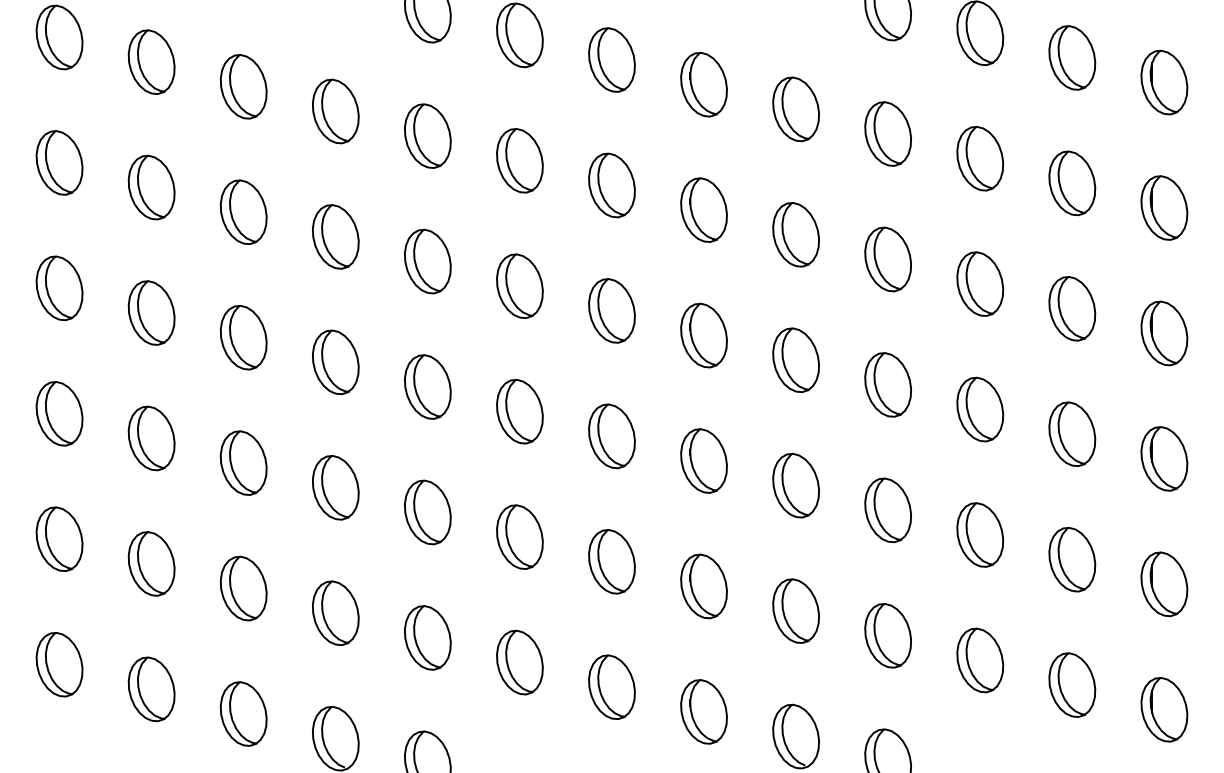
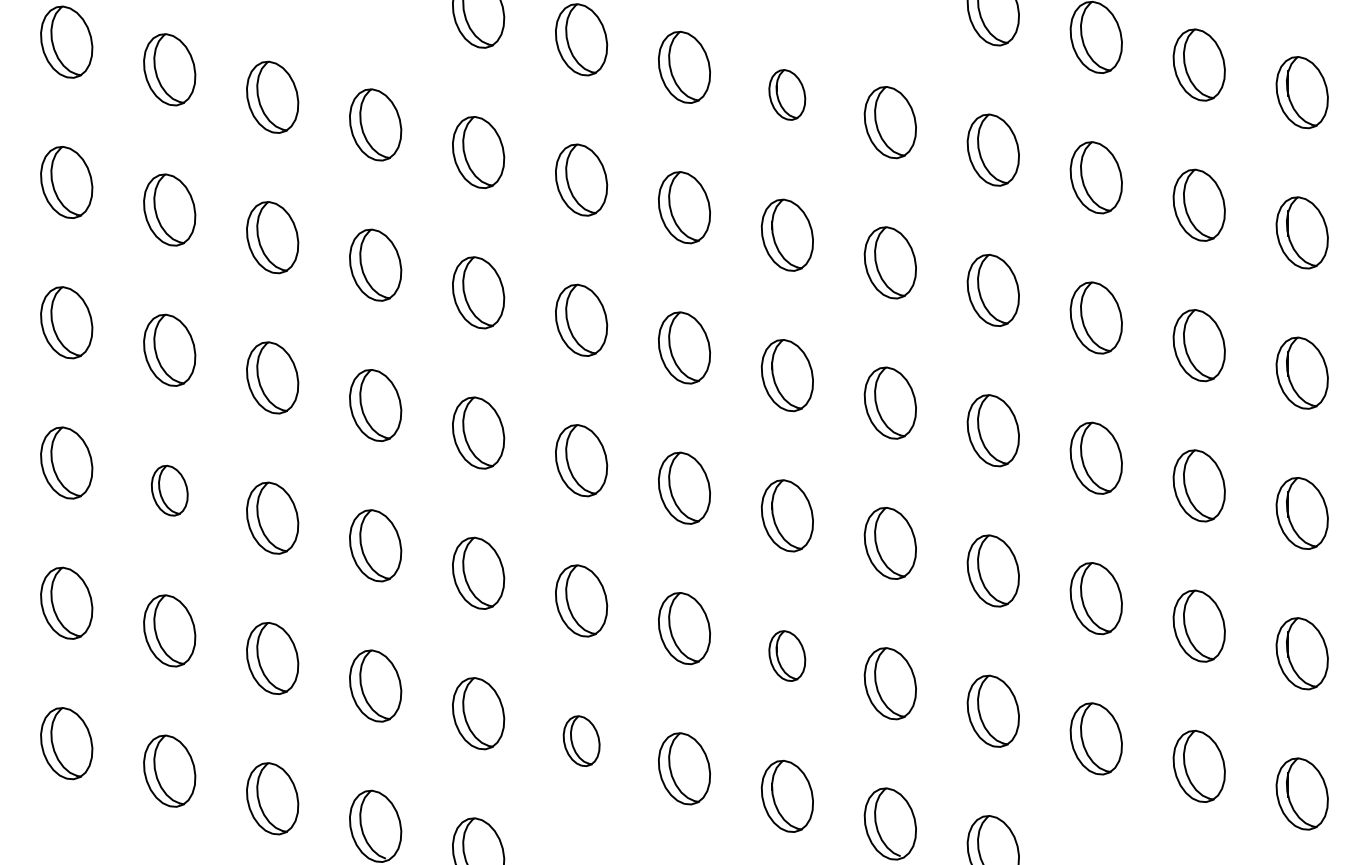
part: (703, 84) -> (786, 94), size x0.7
part: (151, 438) -> (169, 490), size x0.7
part: (703, 585) -> (786, 655), size x0.7
part: (519, 661) -> (581, 740), size x0.7

